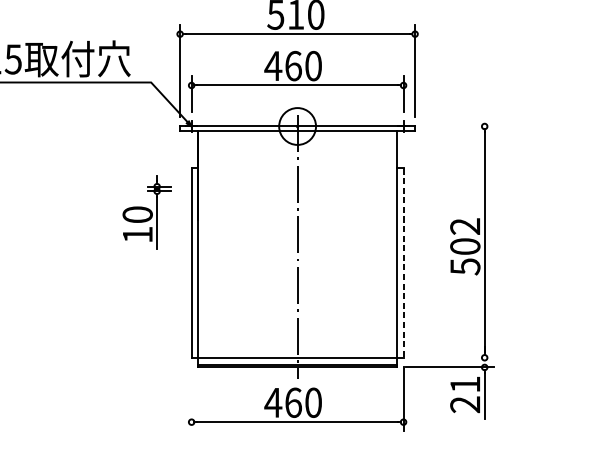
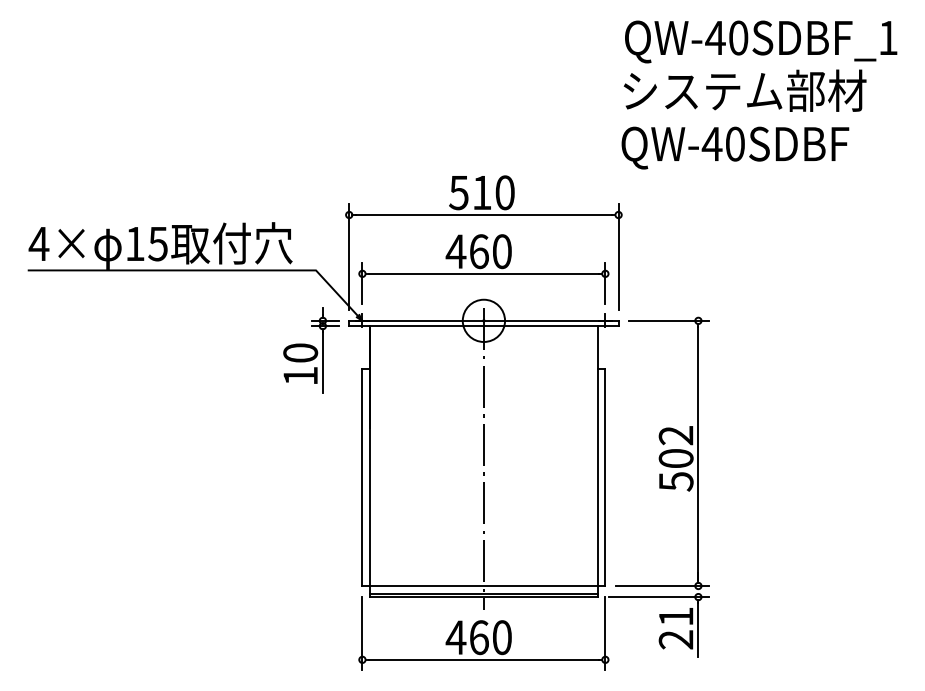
line: (458, 126) -> (668, 320), added
part: (147, 212) -> (311, 350), moved
line: (403, 263) -> (605, 477), dashed -> solid
line: (452, 358) -> (661, 586), added
line: (191, 399) -> (362, 633), added

